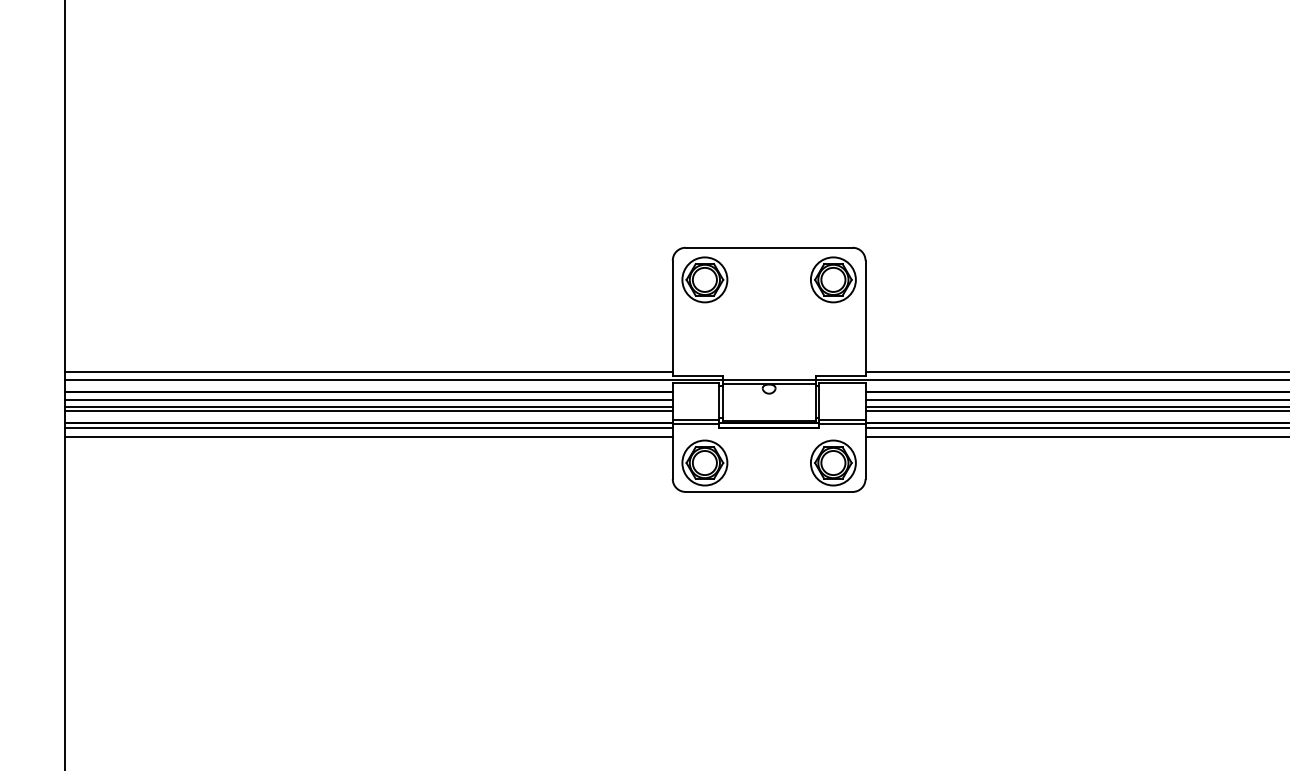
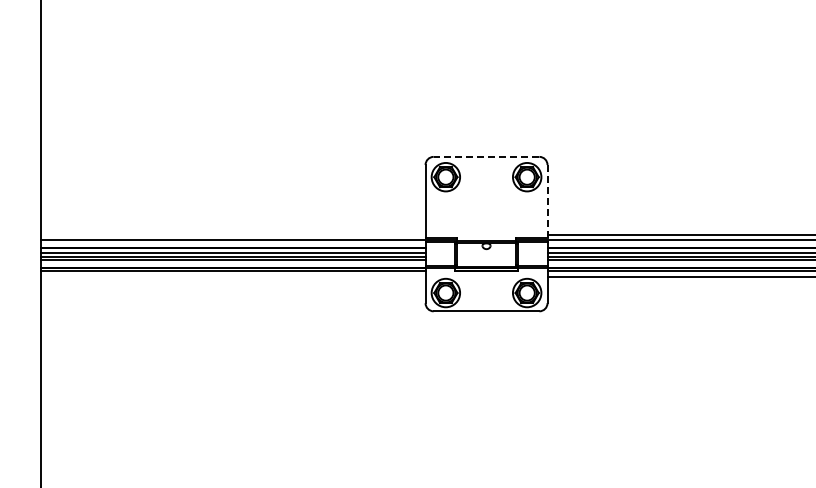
line: (769, 247) -> (486, 156), solid -> dashed
line: (865, 318) -> (547, 201), solid -> dashed
line: (369, 372) -> (233, 235), removed
line: (369, 436) -> (233, 276), removed

